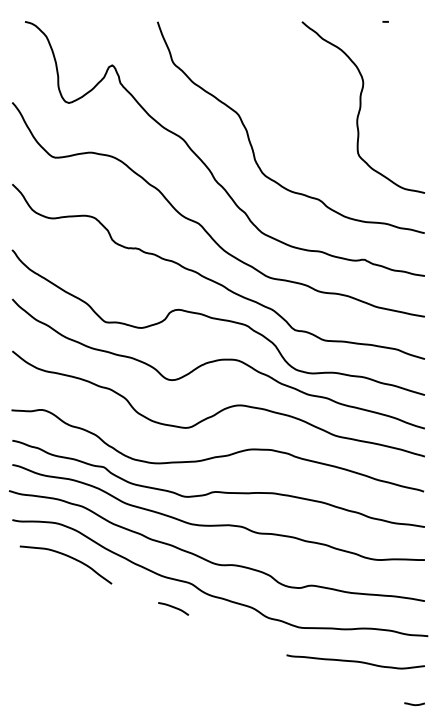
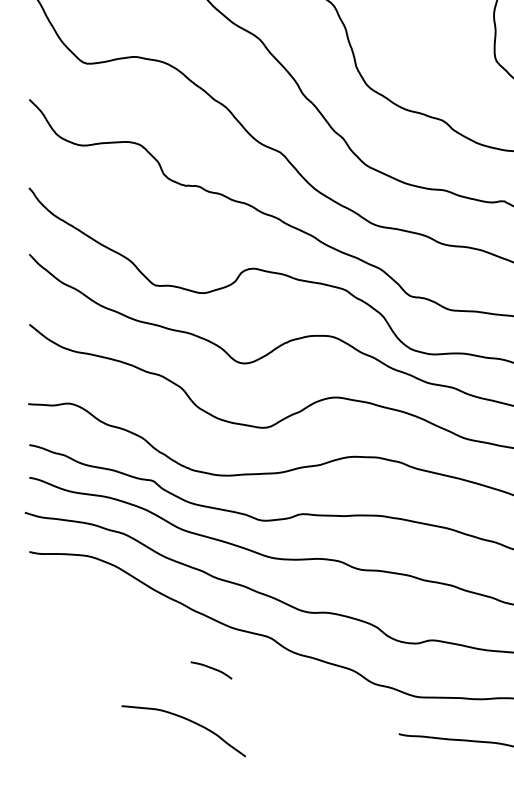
curve: (68, 557) -> (187, 721), moved
curve: (173, 608) -> (211, 669), moved

